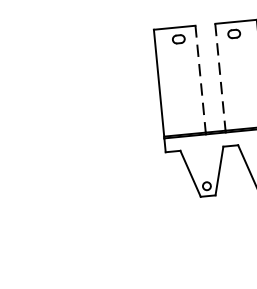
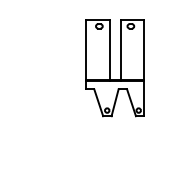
line: (220, 78) -> (120, 50), dashed -> solid
line: (200, 80) -> (109, 50), dashed -> solid

